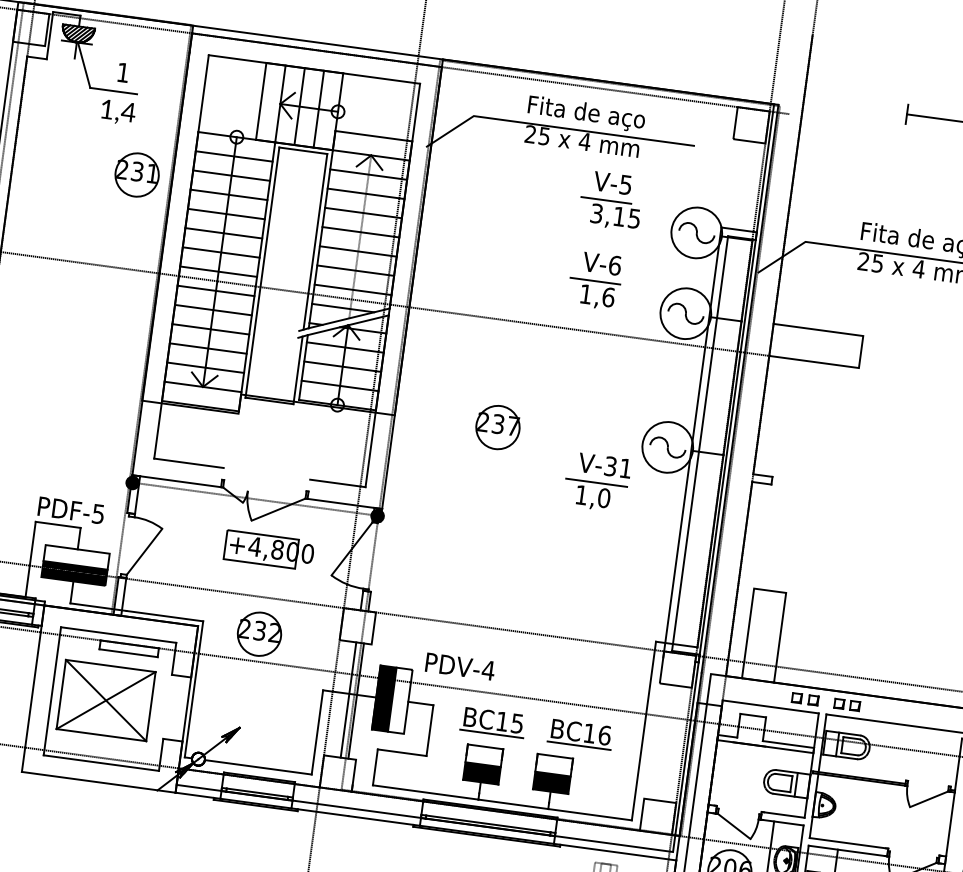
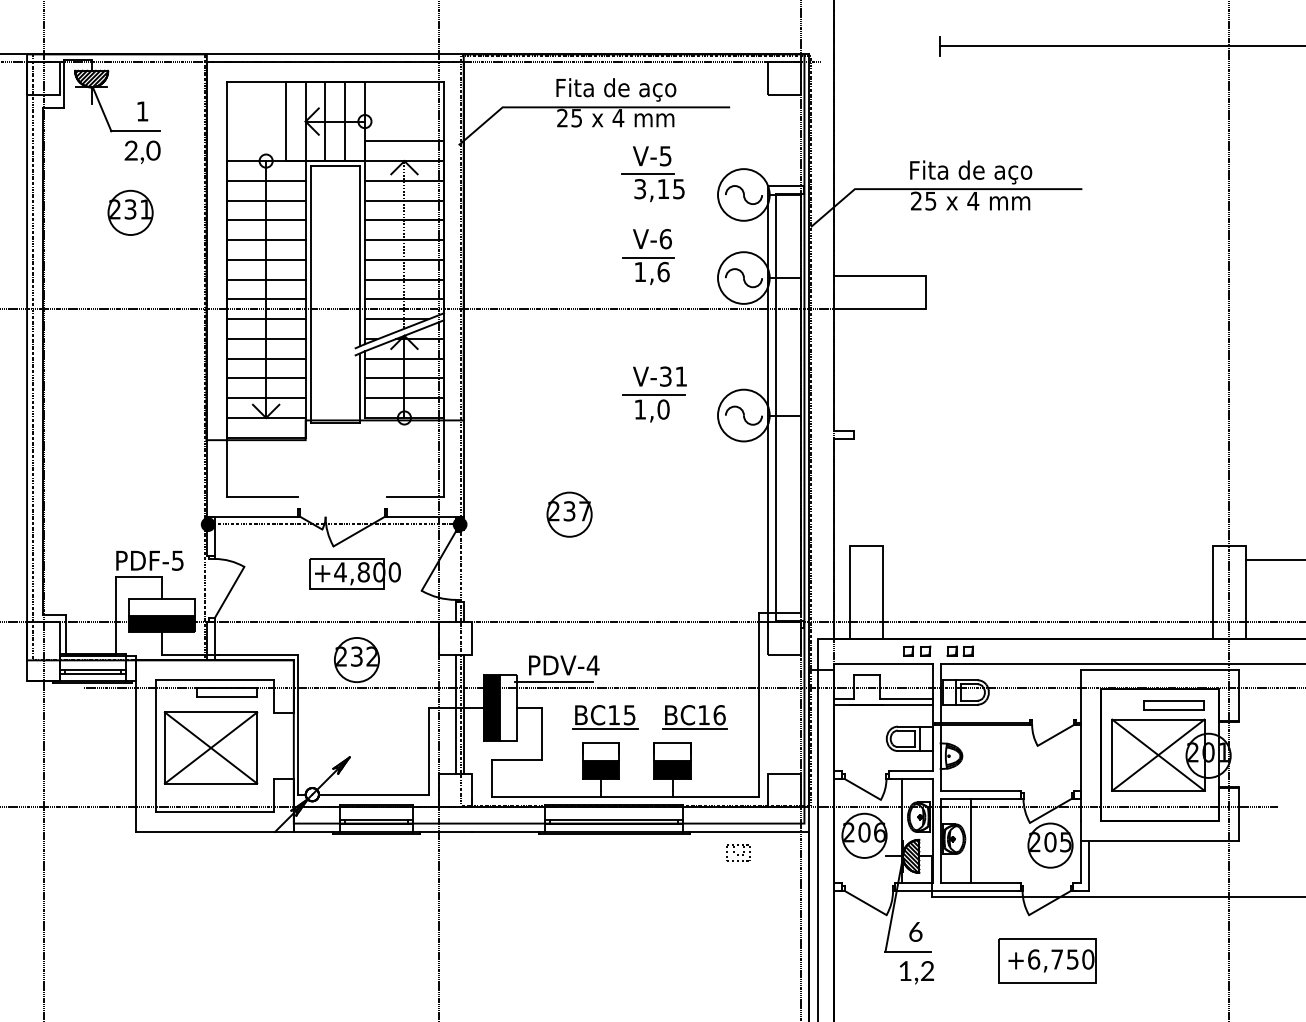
text: (118, 110) -> (142, 150), 1,4 -> 2,0
part: (137, 174) -> (130, 212), moved
part: (497, 427) -> (569, 514), moved
part: (597, 482) -> (654, 394), moved
line: (448, 681) -> (554, 681), added

